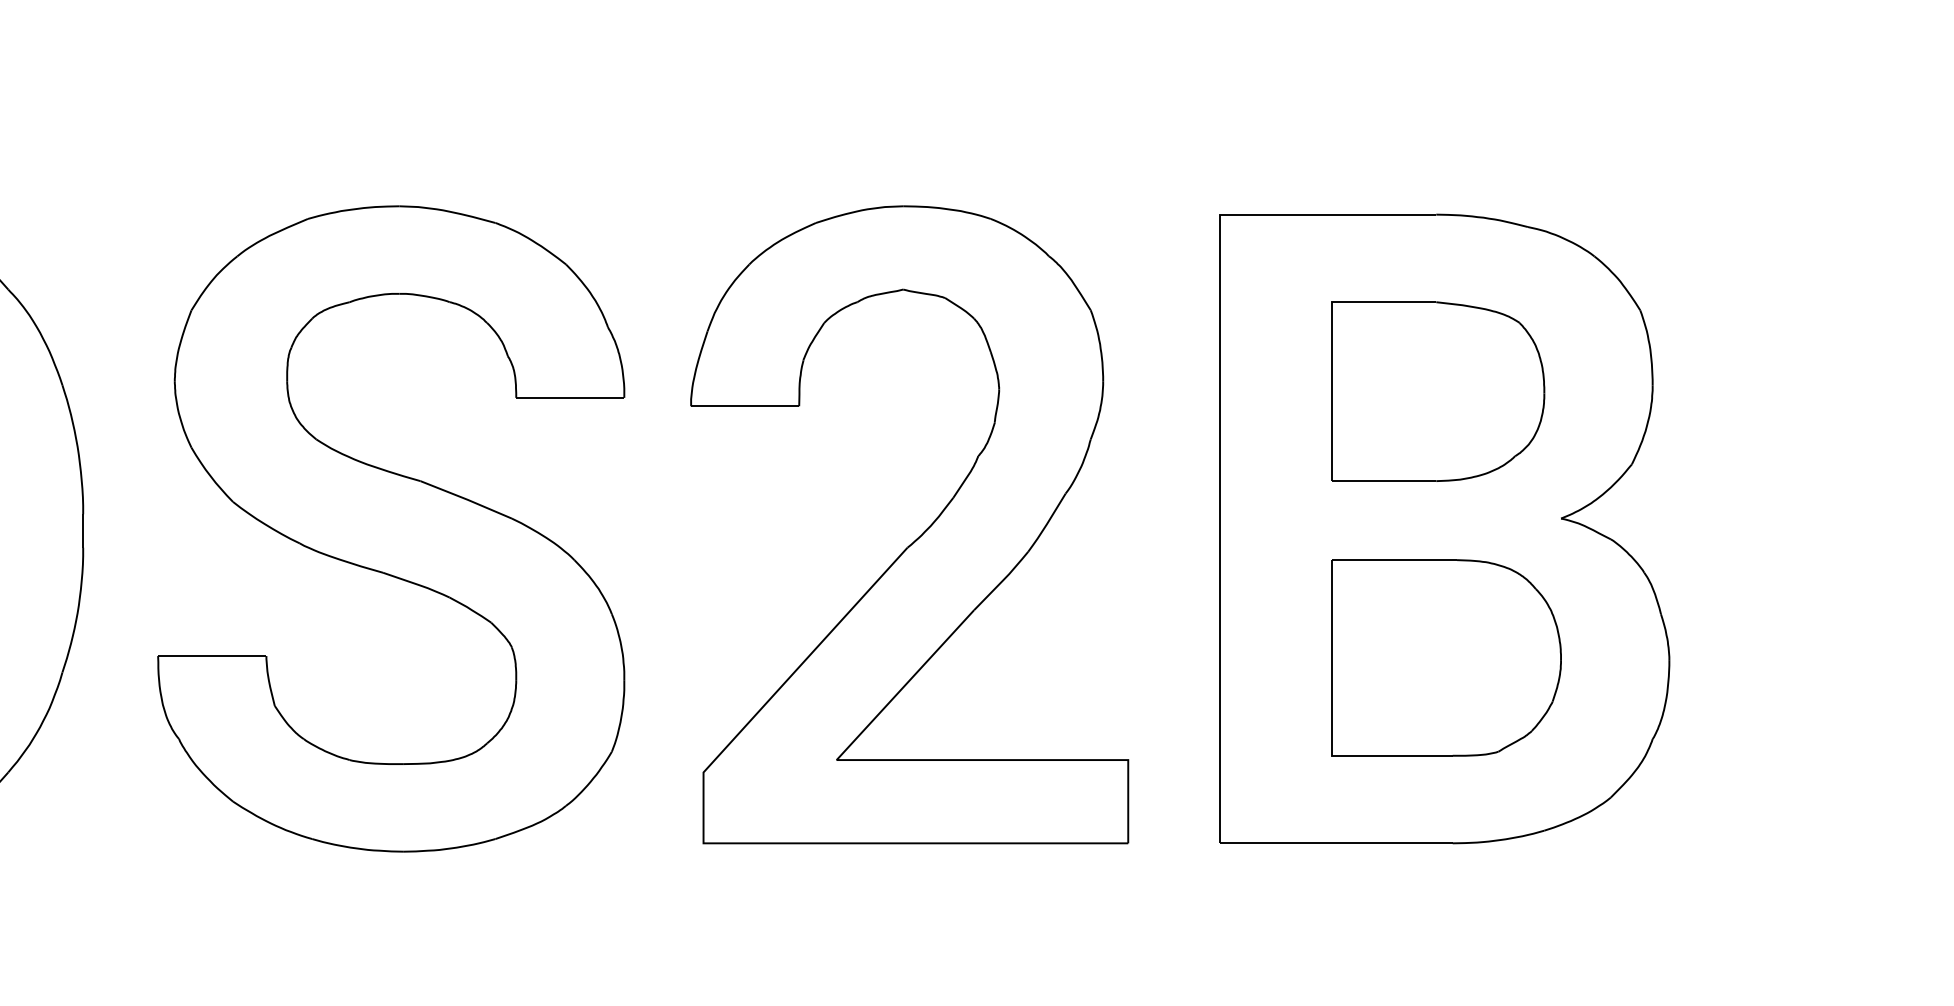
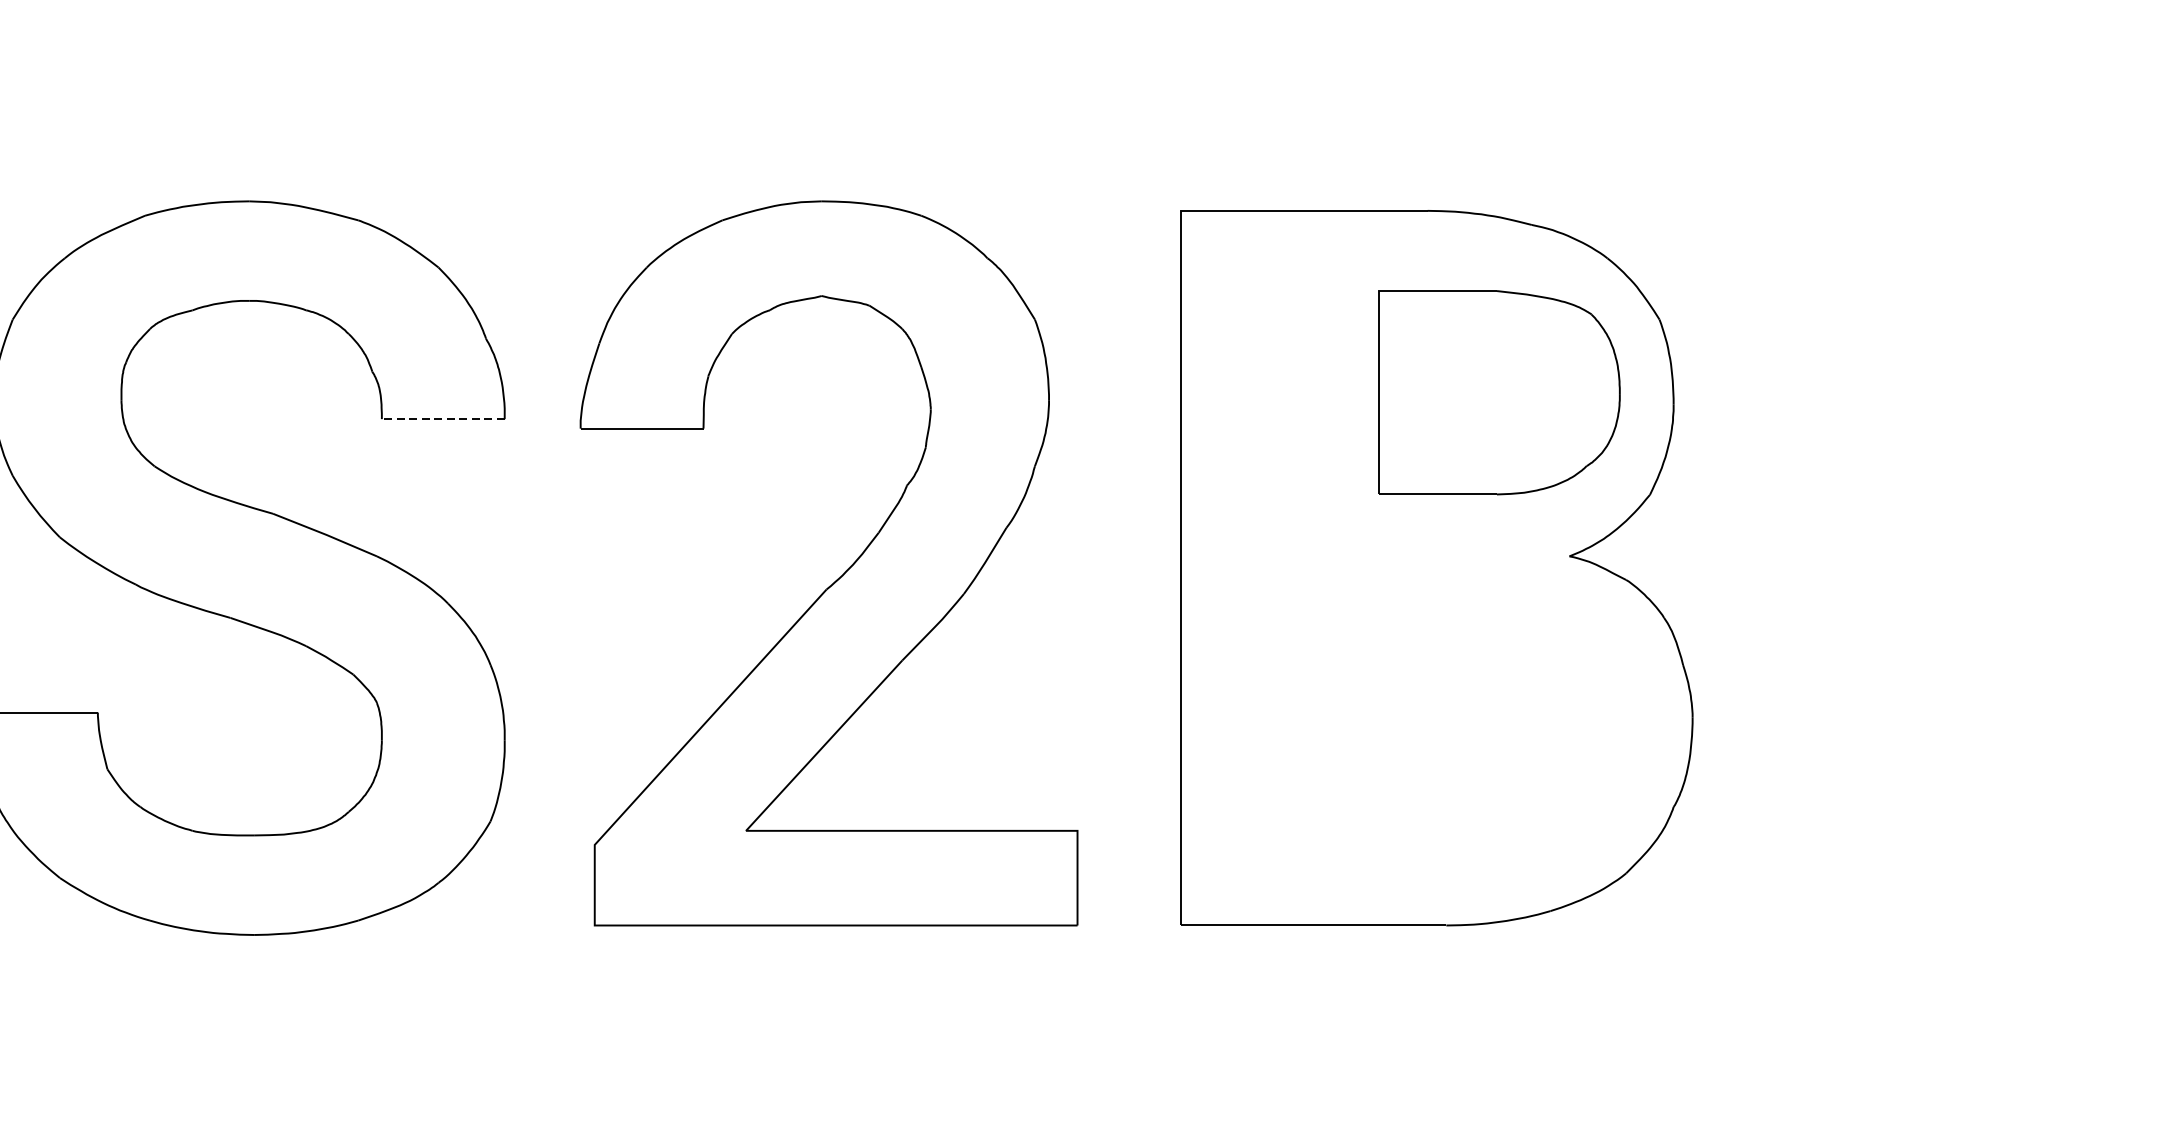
part: (1438, 391) -> (1499, 392), moved
line: (569, 397) -> (442, 418), solid -> dashed
part: (1446, 657) -> (1439, 714), removed

